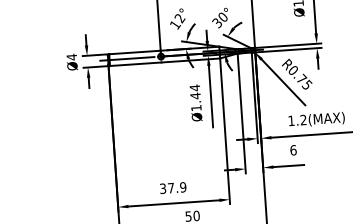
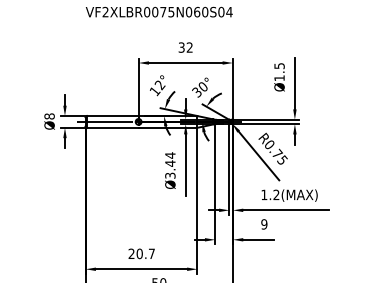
text: (71, 57) -> (49, 116), Ø4 -> Ø8
text: (196, 107) -> (170, 175), Ø1.44 -> Ø3.44
text: (293, 150) -> (264, 224), 6 -> 9
text: (172, 187) -> (141, 253), 37.9 -> 20.7

